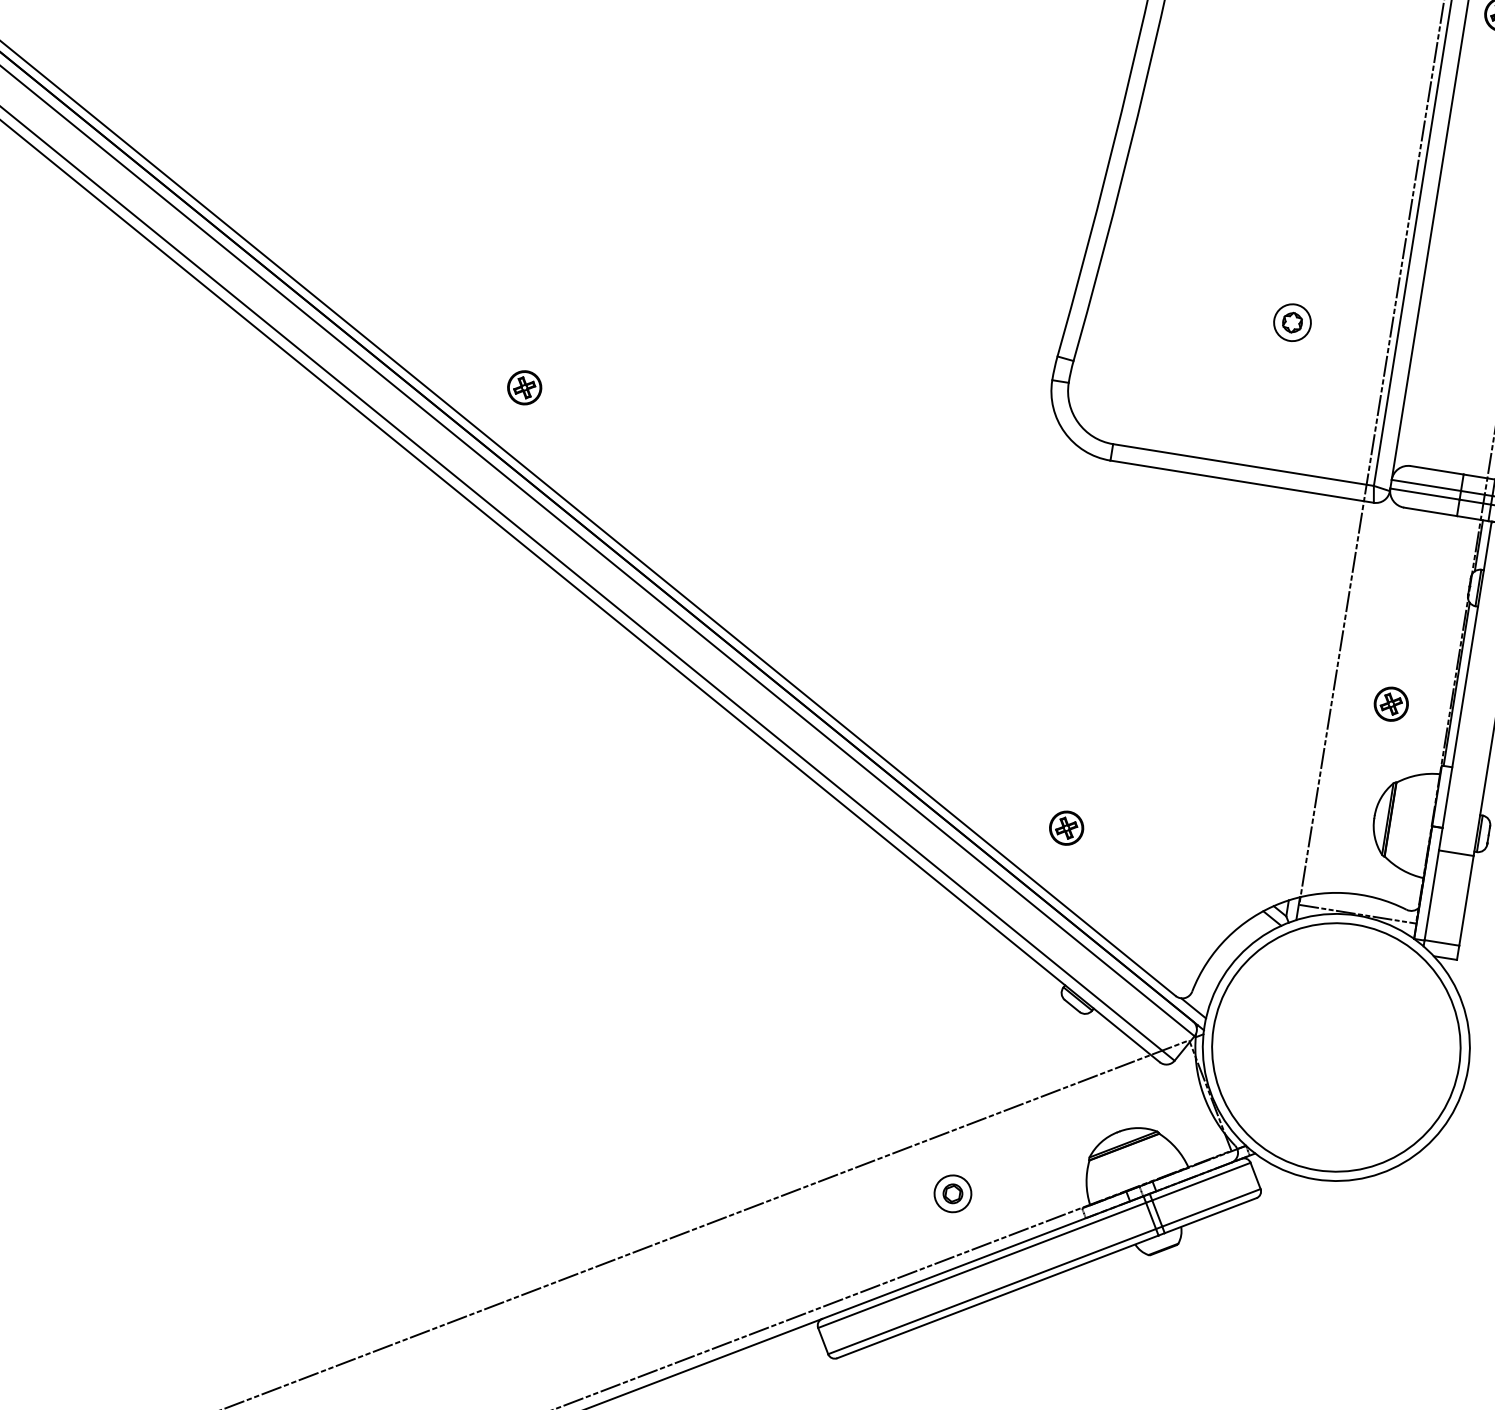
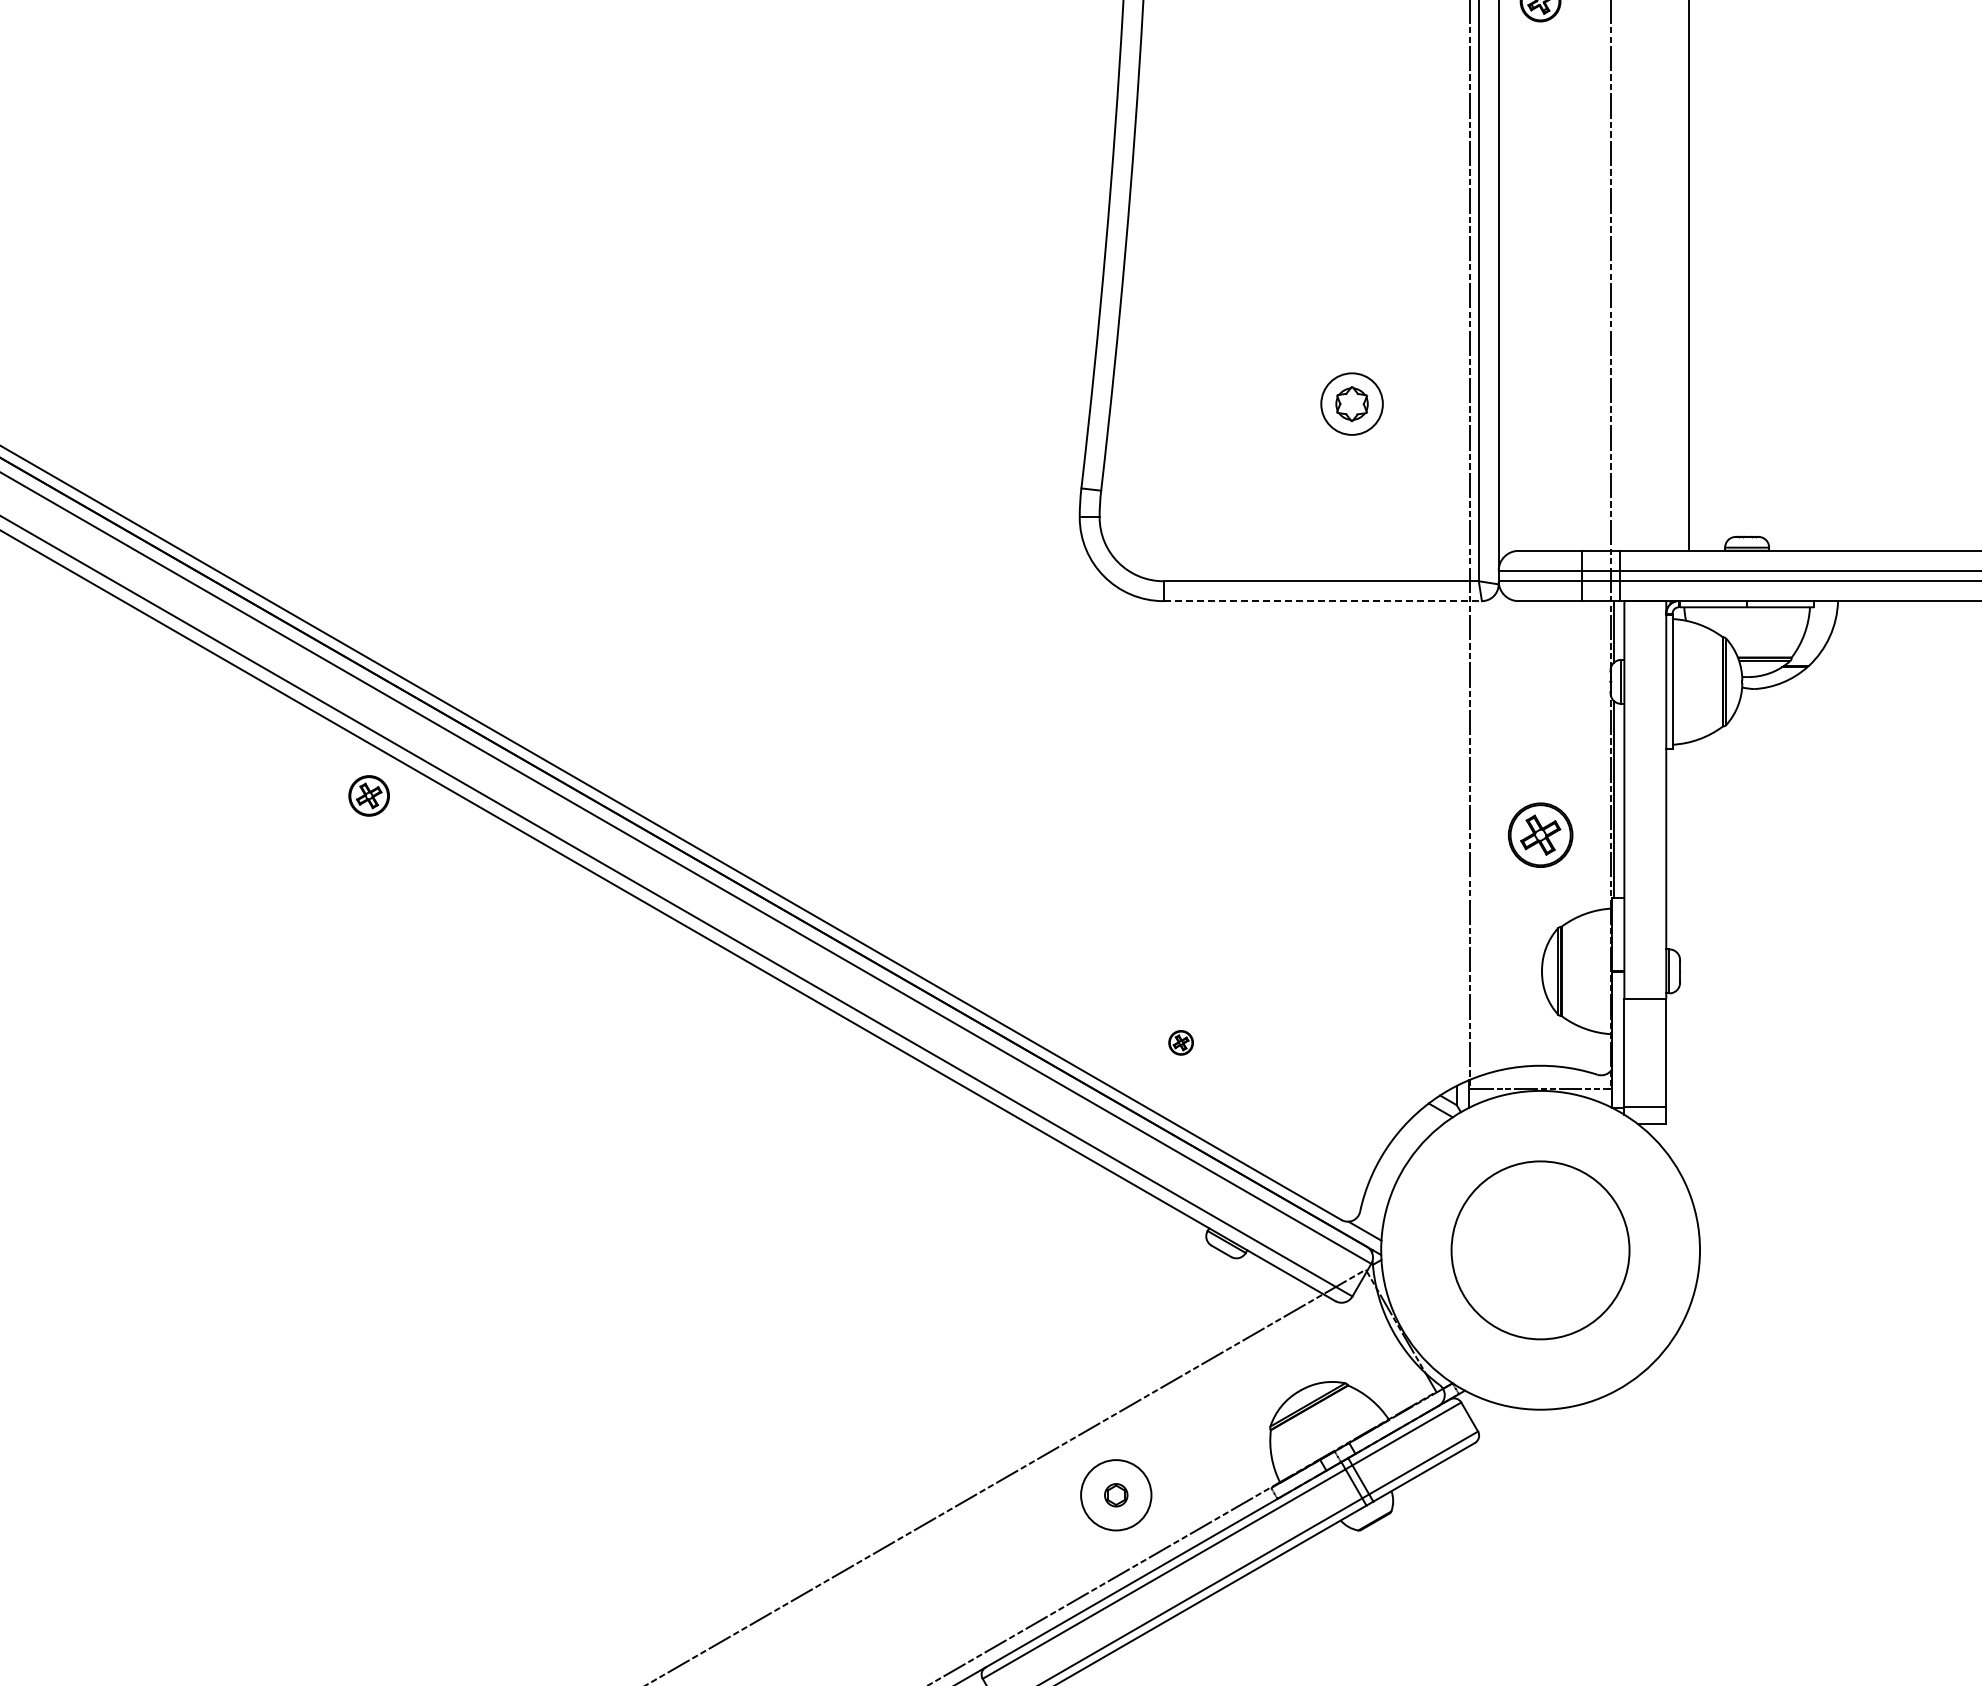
part: (1292, 322) -> (1351, 404), size x1.4
part: (524, 387) -> (368, 795), moved
line: (1242, 482) -> (1323, 601), solid -> dashed
part: (1391, 704) -> (1540, 835), size x1.6
part: (1066, 827) -> (1180, 1042), size x0.6
circle: (1336, 1047) -> (1540, 1250), size x0.6
circle: (953, 1194) -> (1116, 1495), size x1.6

